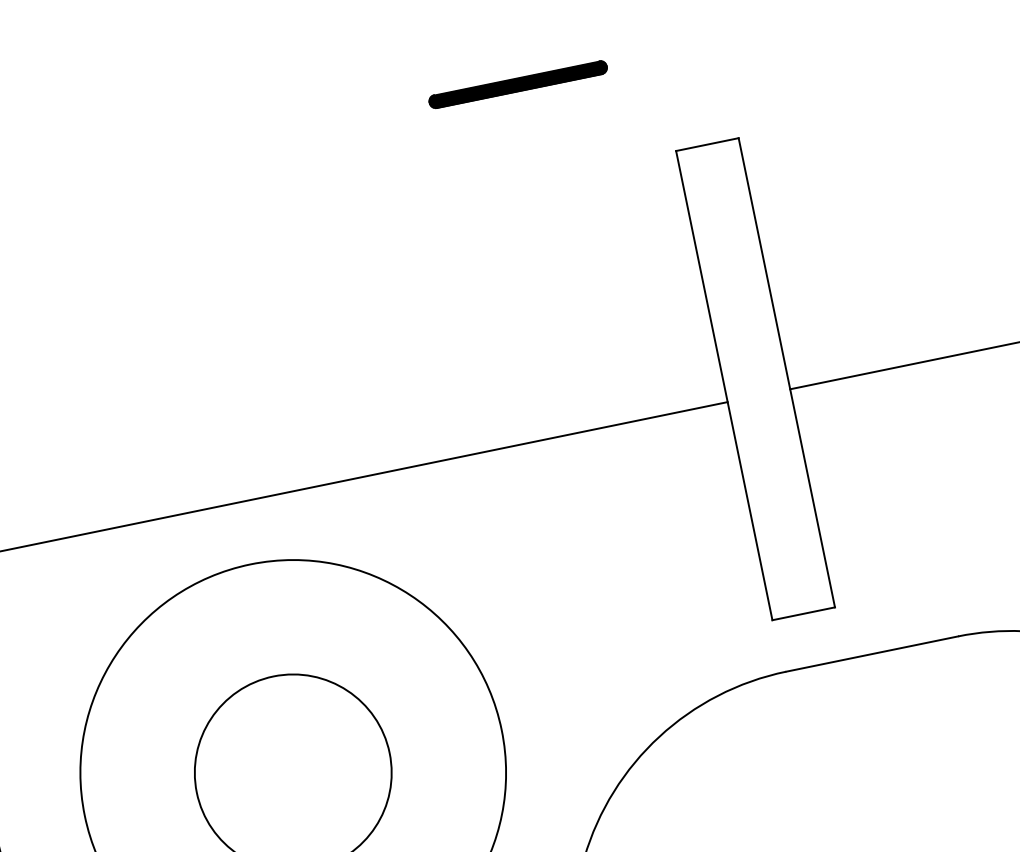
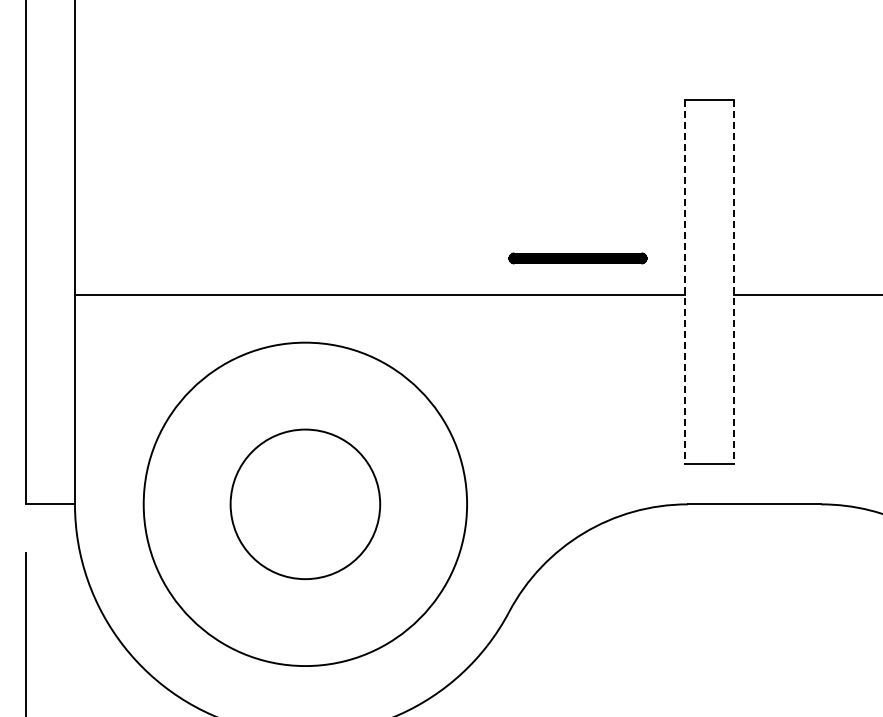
part: (517, 84) -> (577, 258), moved
line: (786, 372) -> (733, 281), solid -> dashed
line: (724, 384) -> (685, 281), solid -> dashed

